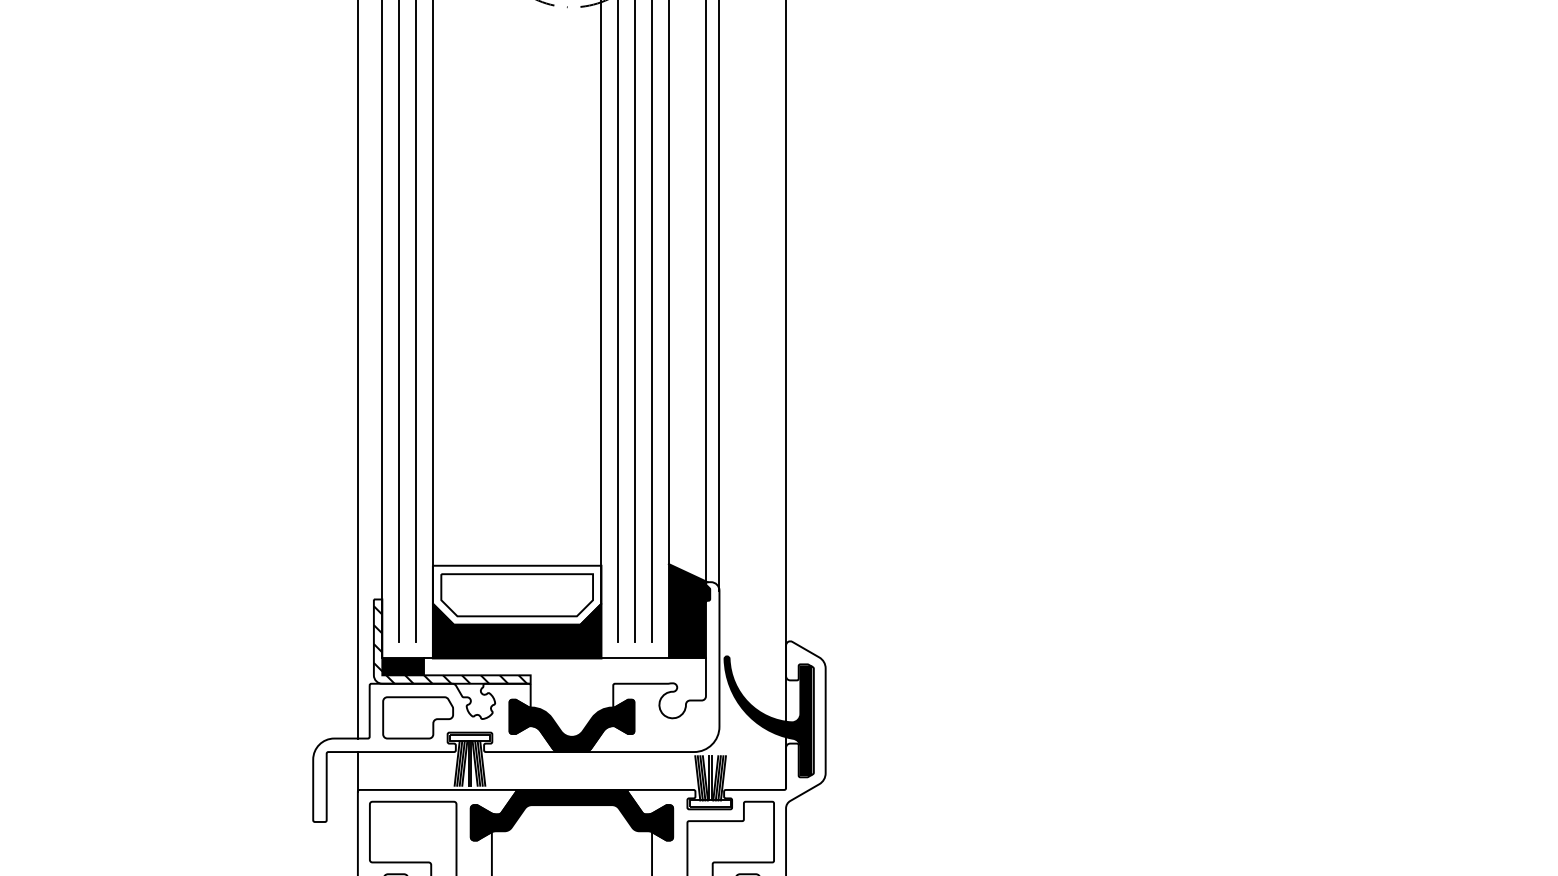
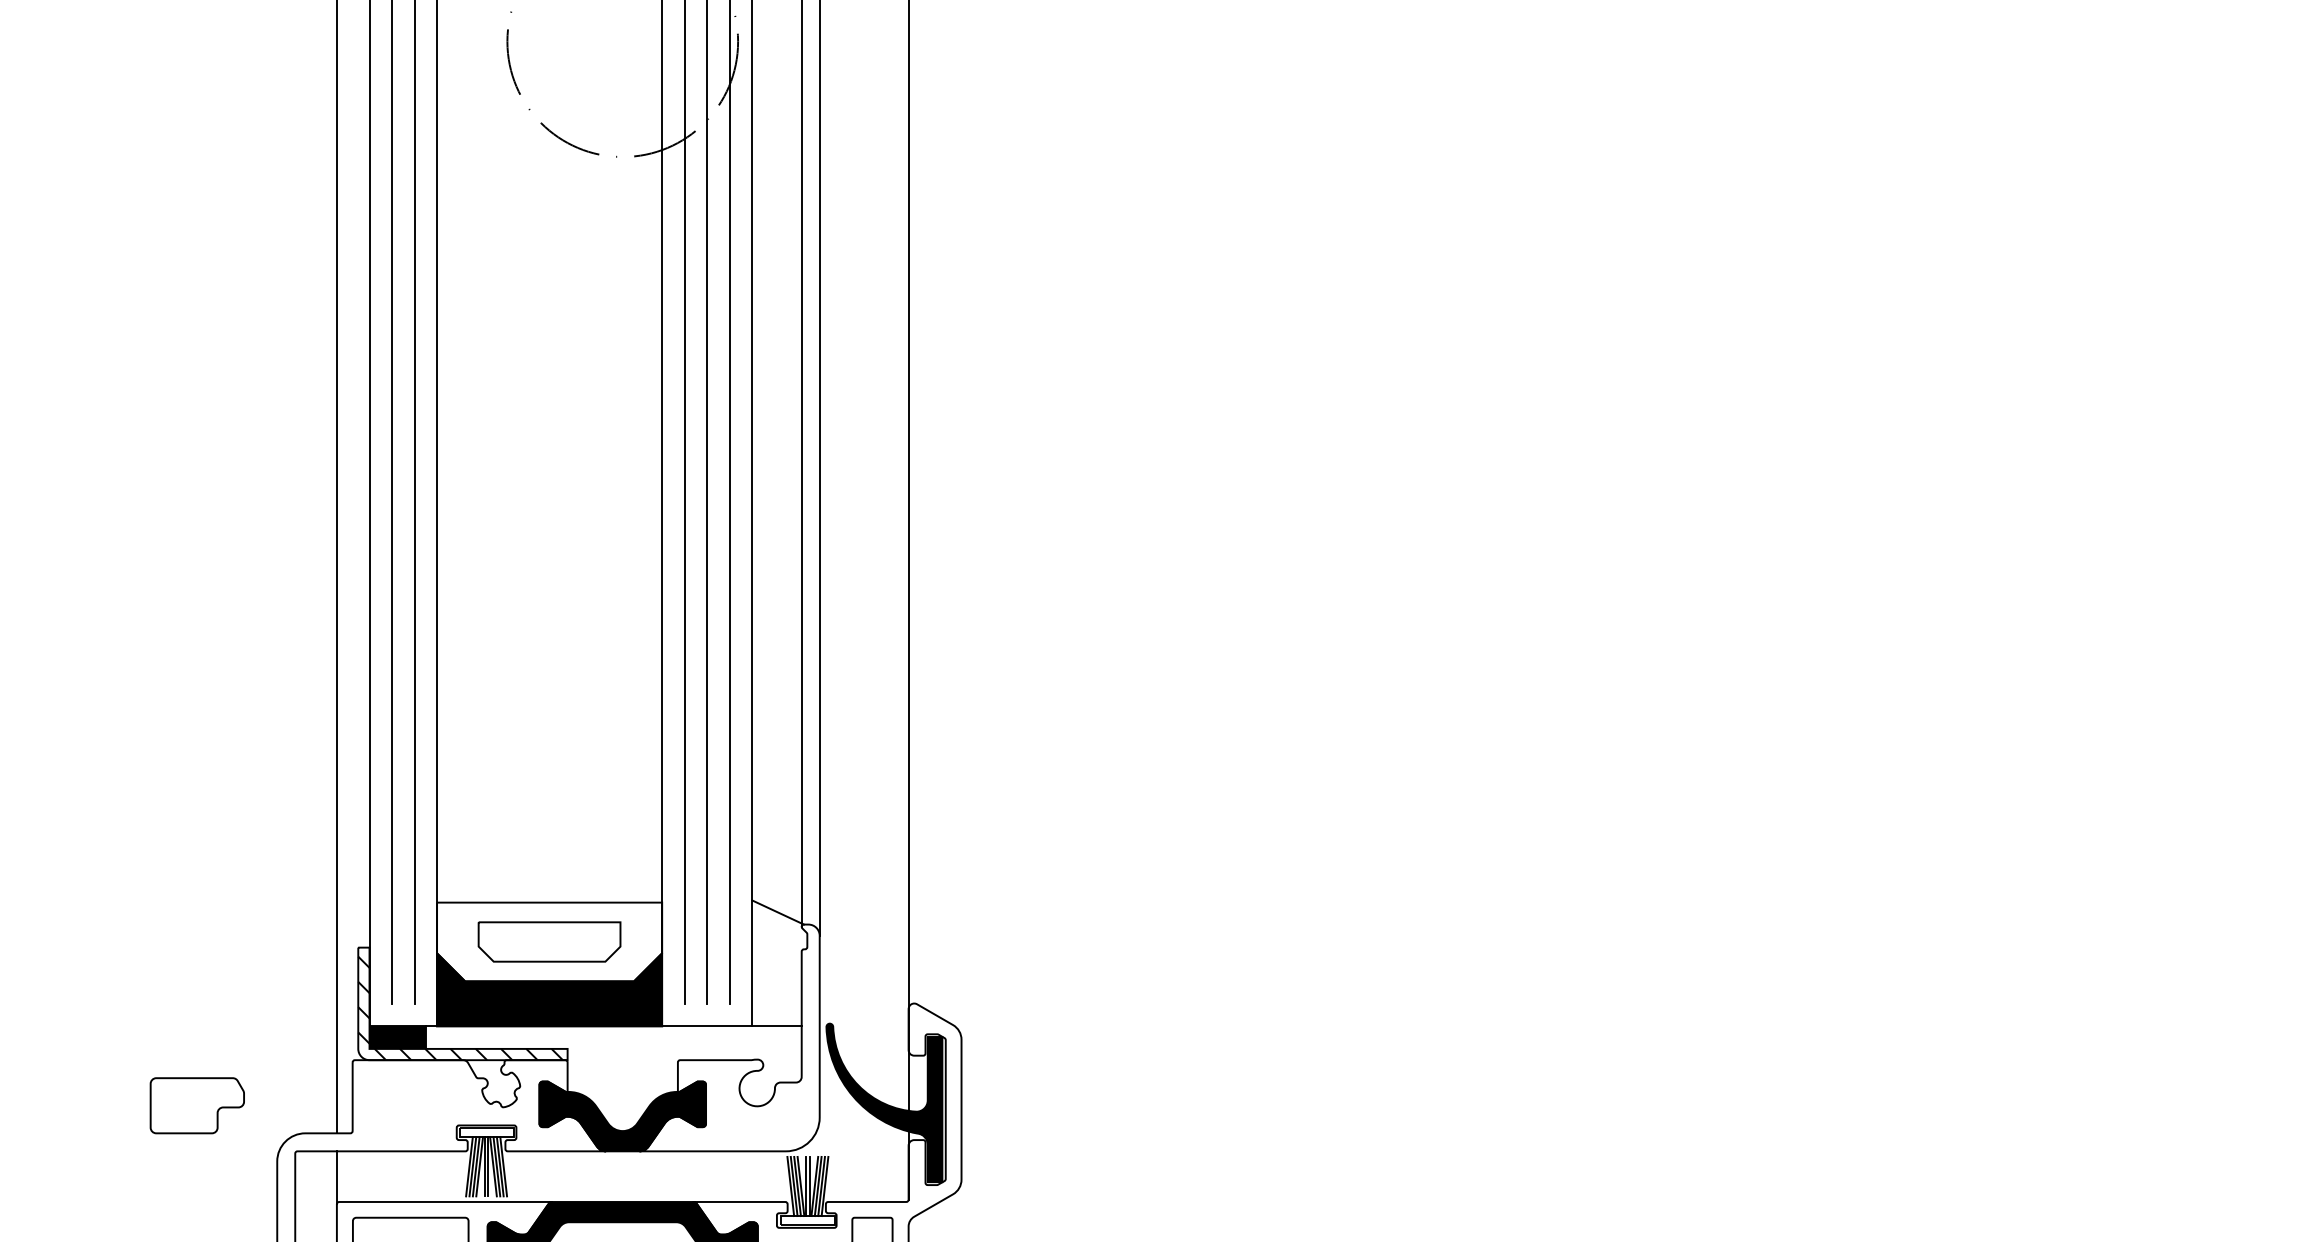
part: (517, 594) -> (549, 941), size x0.7
fill: (689, 611) -> (779, 963), removed
part: (417, 717) -> (196, 1105), moved

